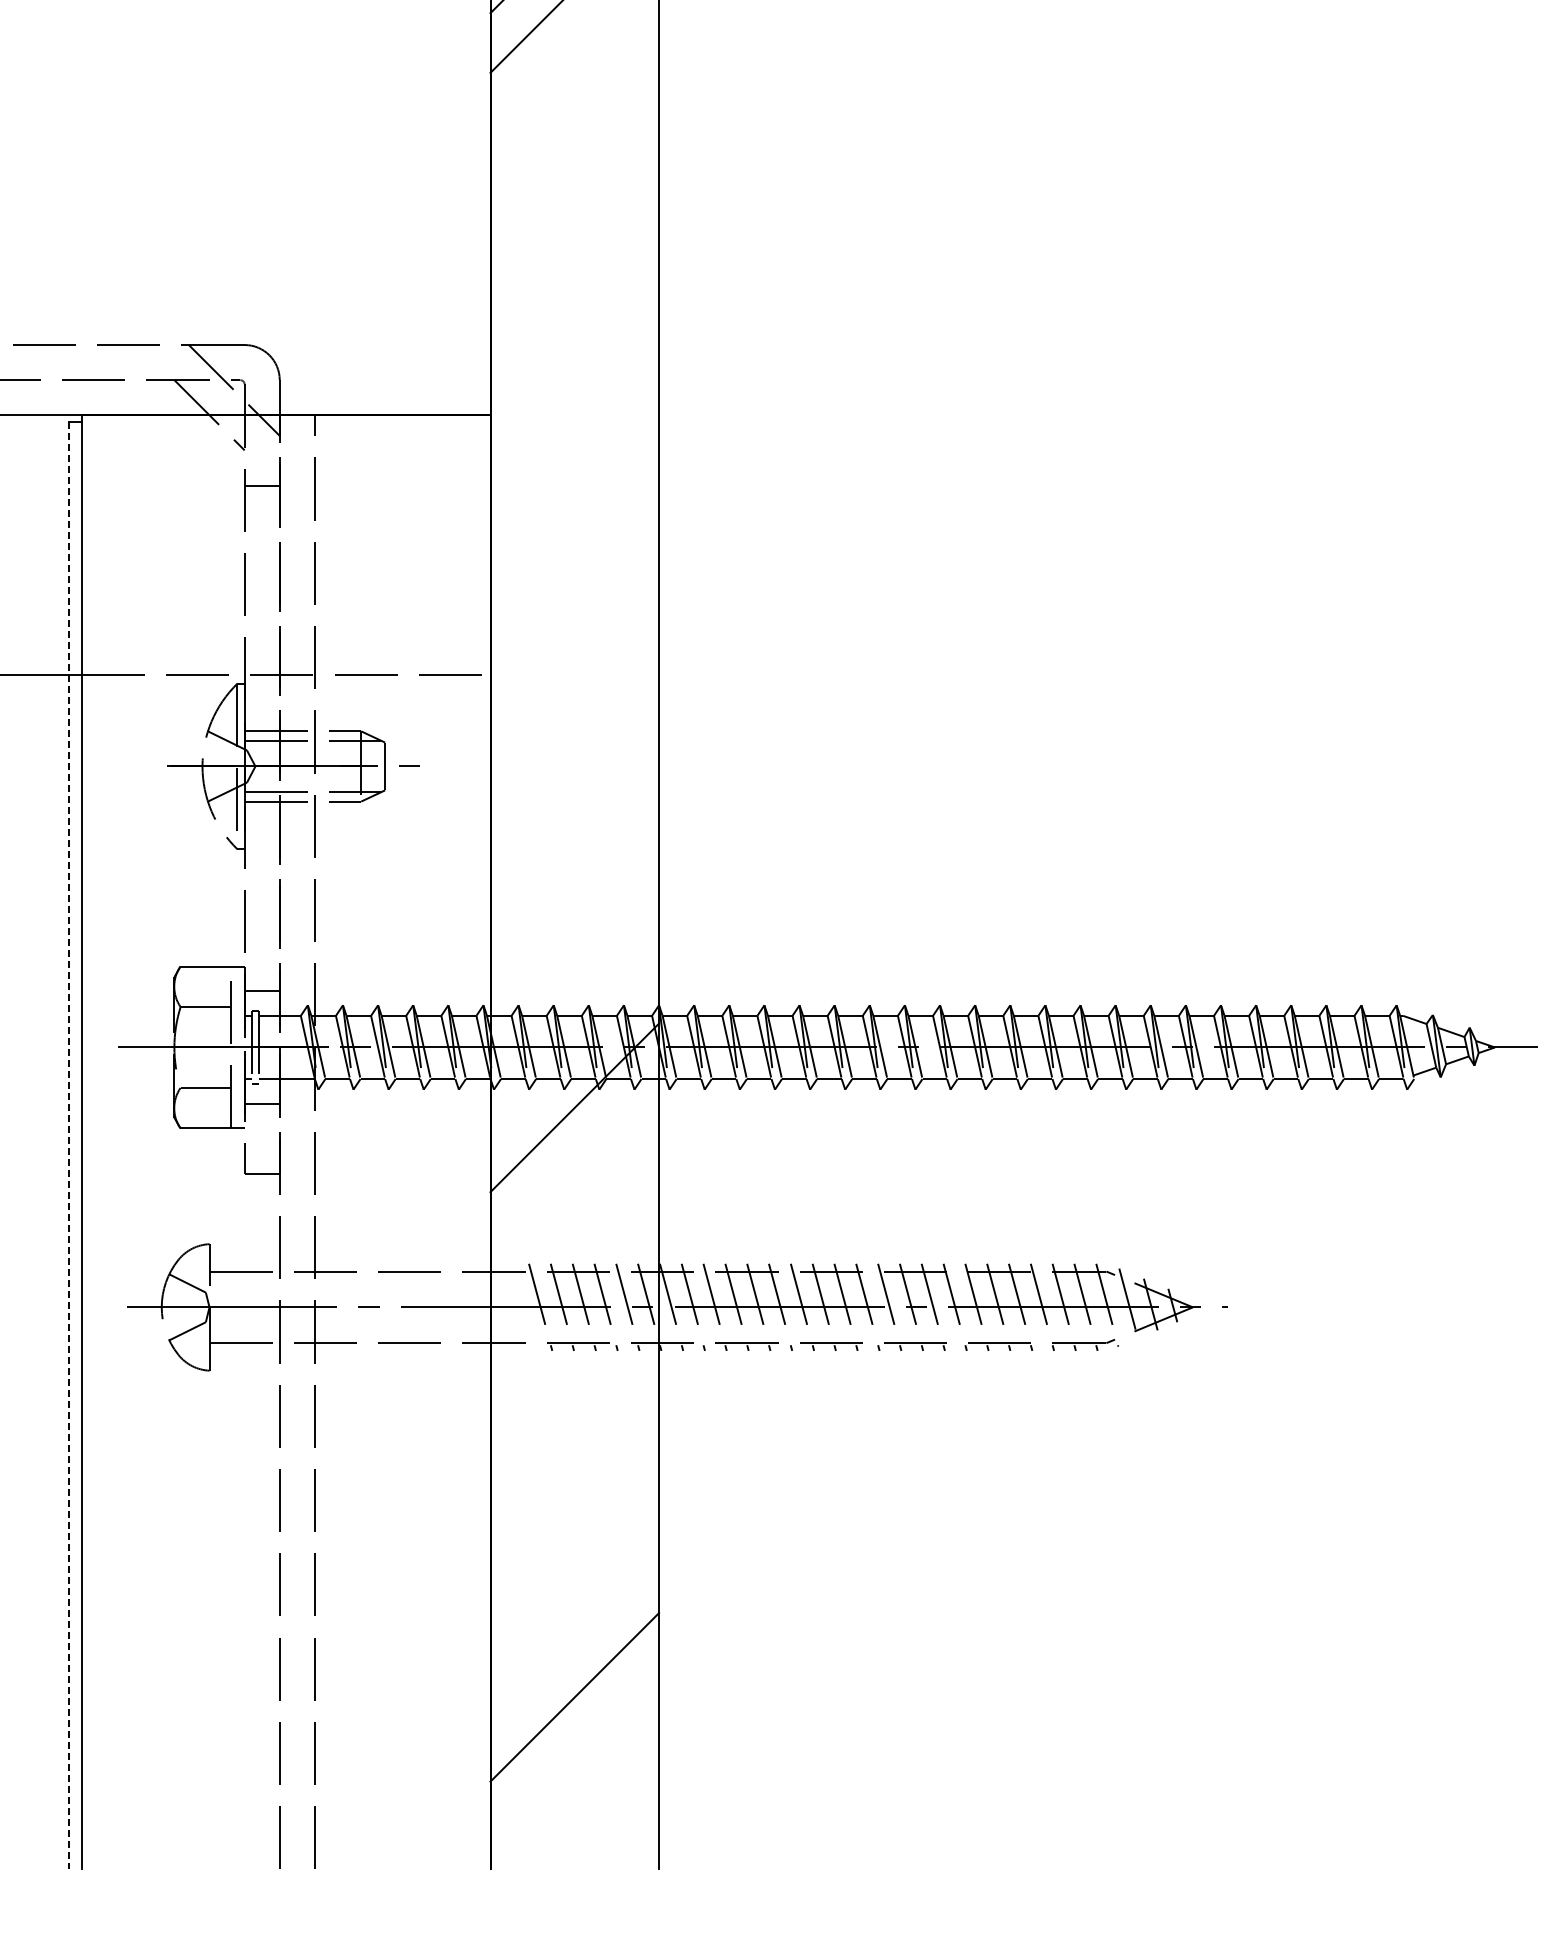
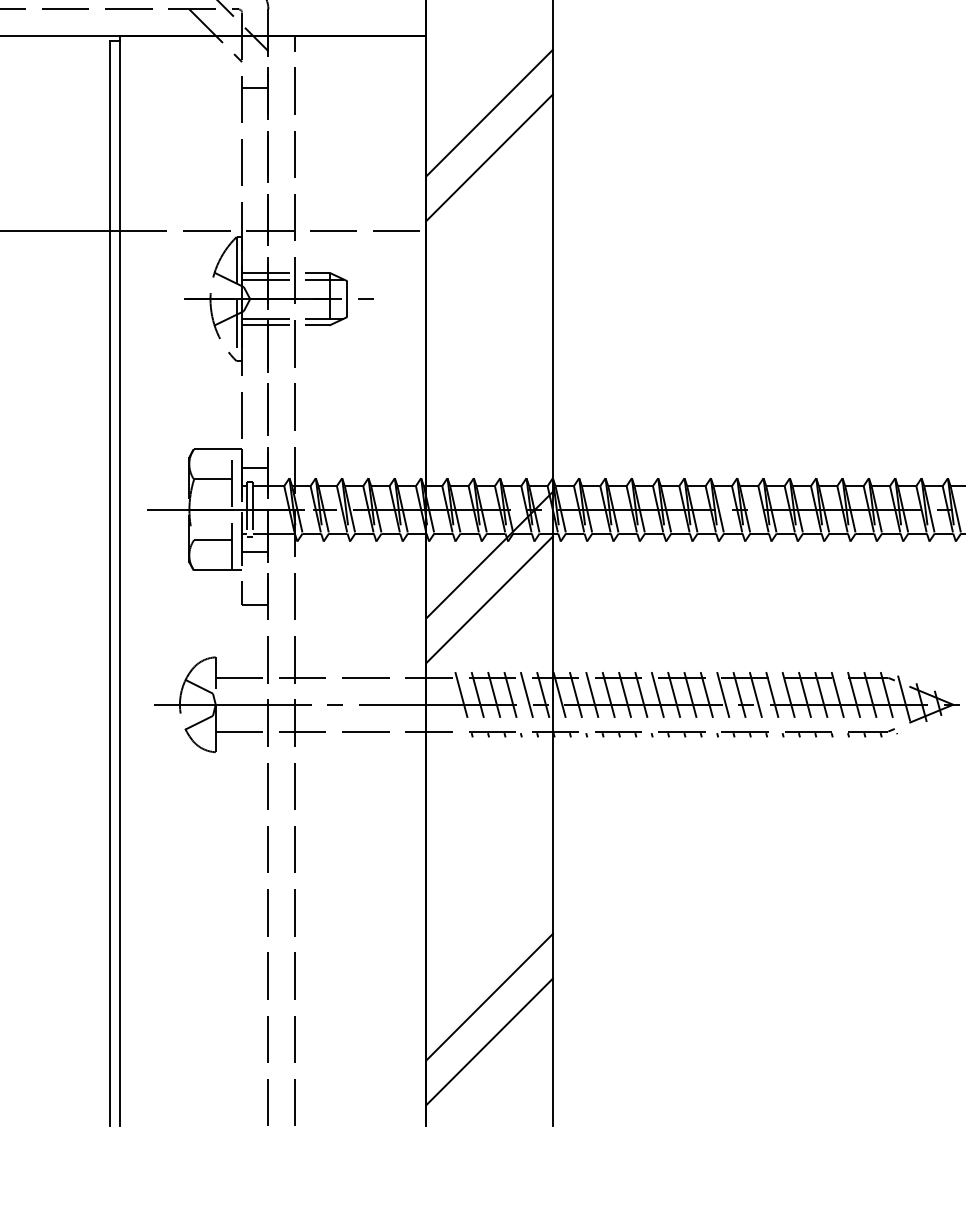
line: (574, 518) -> (489, 113), added
line: (574, 577) -> (489, 157), added
line: (69, 1145) -> (110, 583), dashed -> solid
line: (574, 1167) -> (489, 599), added
line: (574, 1756) -> (489, 1041), added

